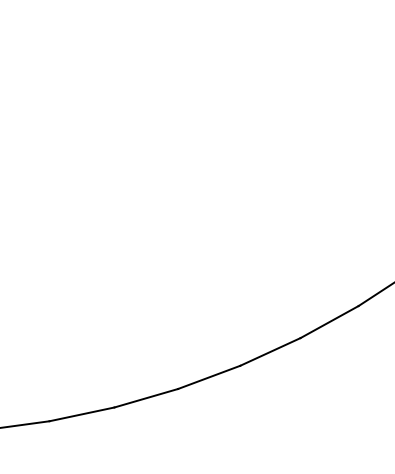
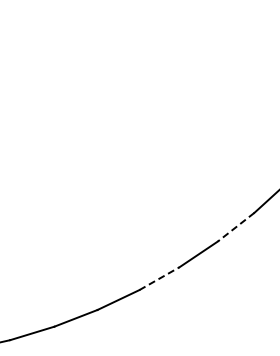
line: (328, 322) -> (235, 227), solid -> dashed
line: (209, 377) -> (159, 278), solid -> dashed

